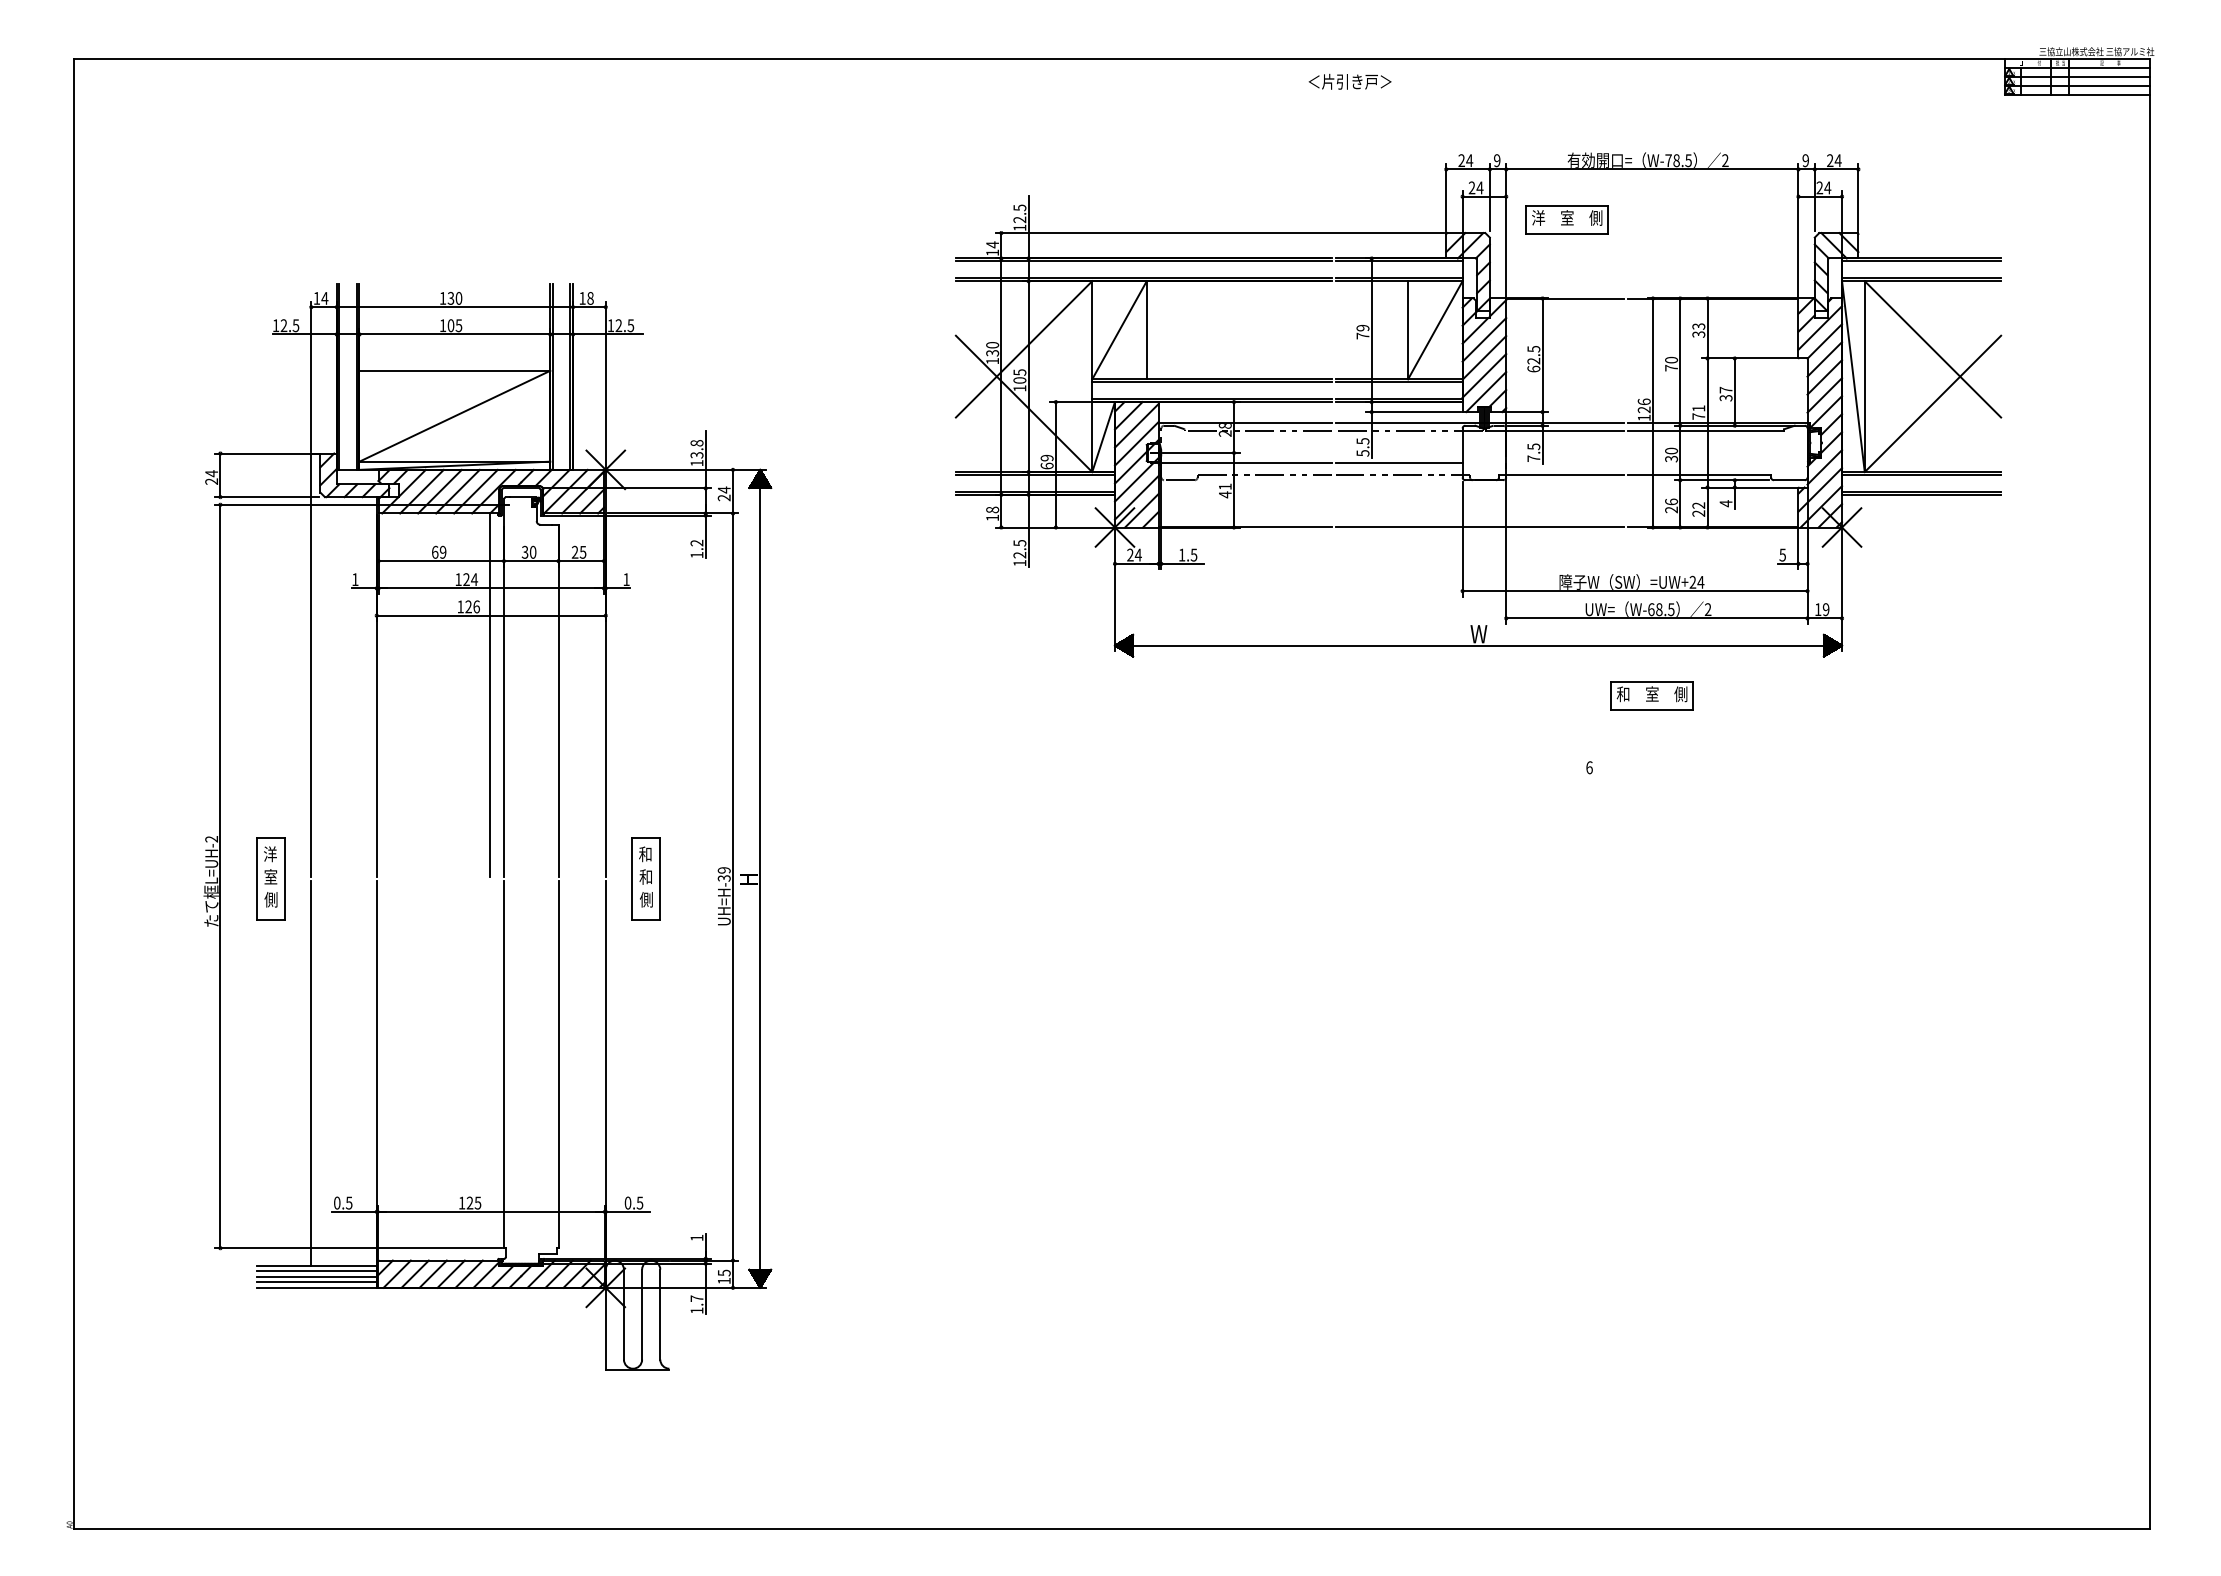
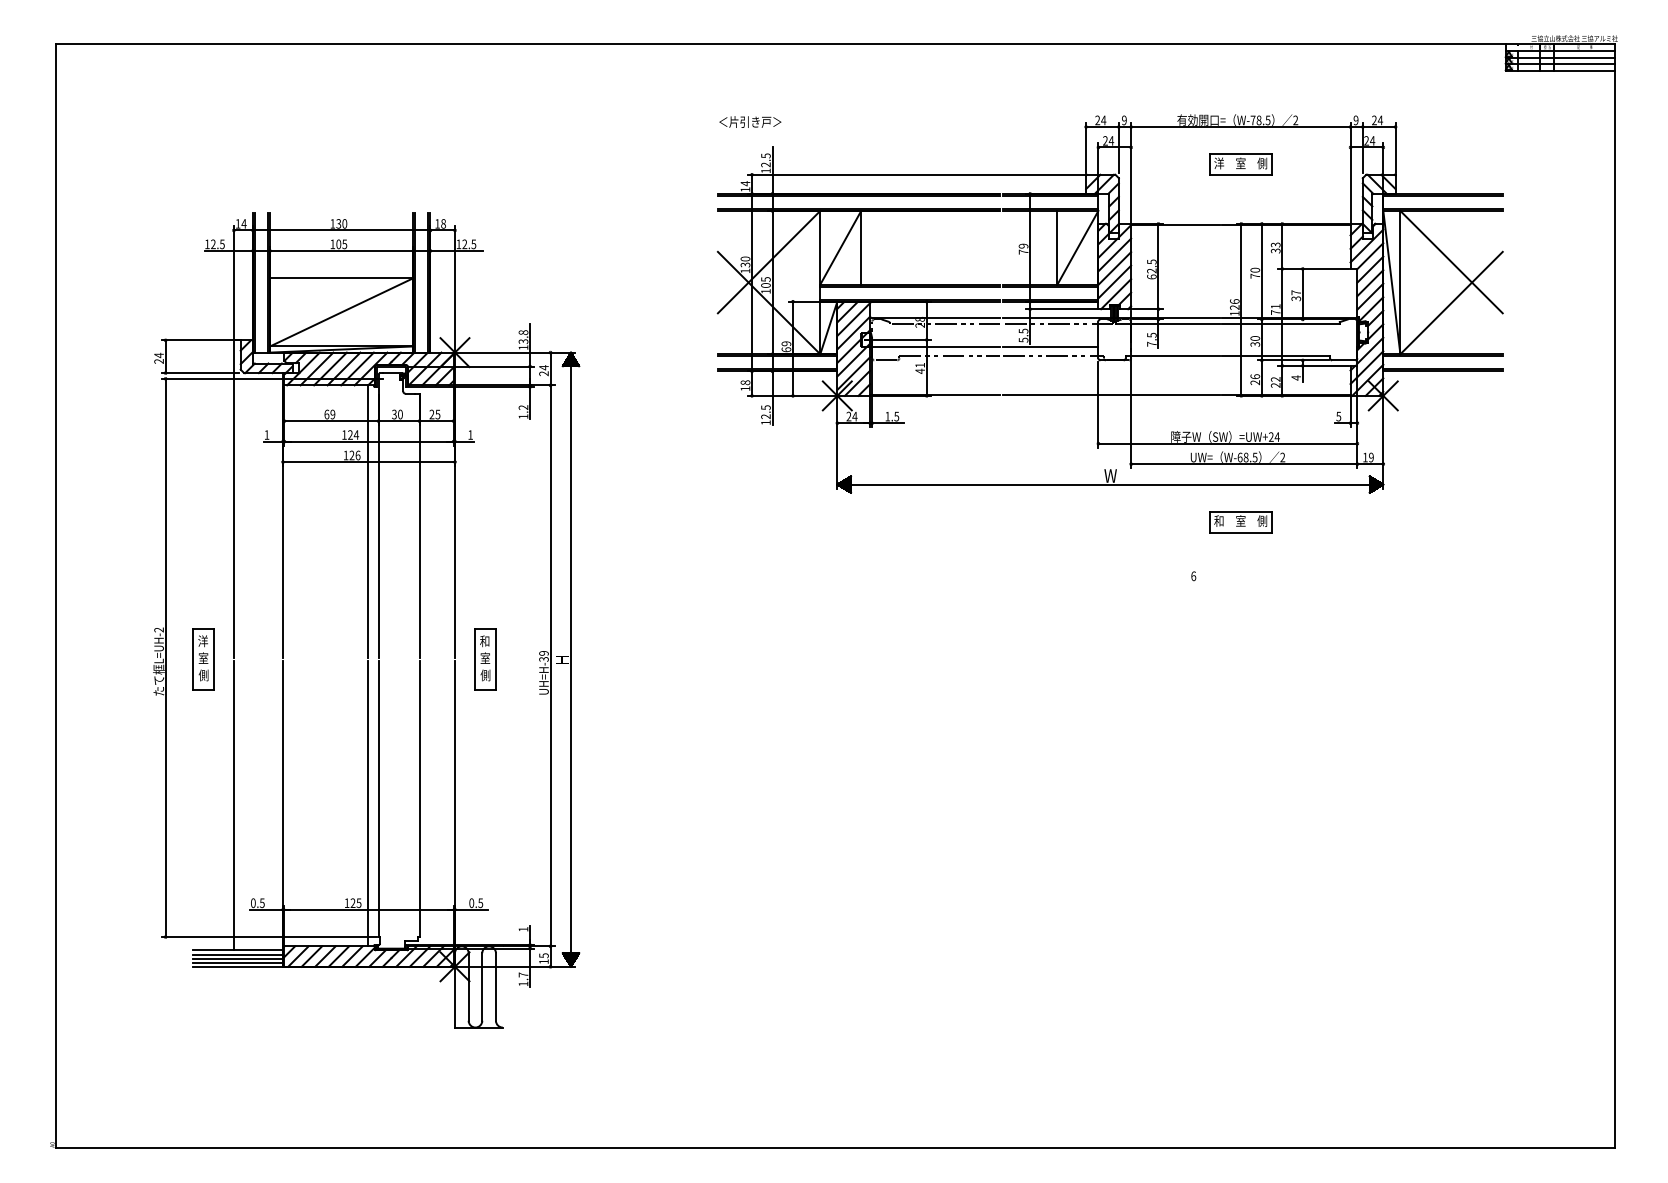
text: (1349, 81) -> (749, 121), moved
part: (1566, 219) -> (1240, 164), moved
text: (645, 876) -> (484, 657), 和 -> 室
line: (490, 1070) -> (368, 803), added

